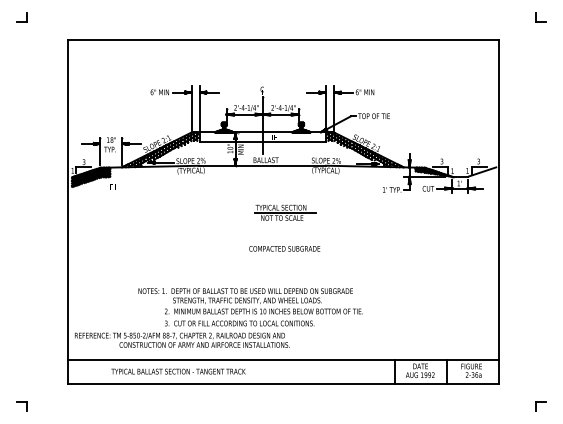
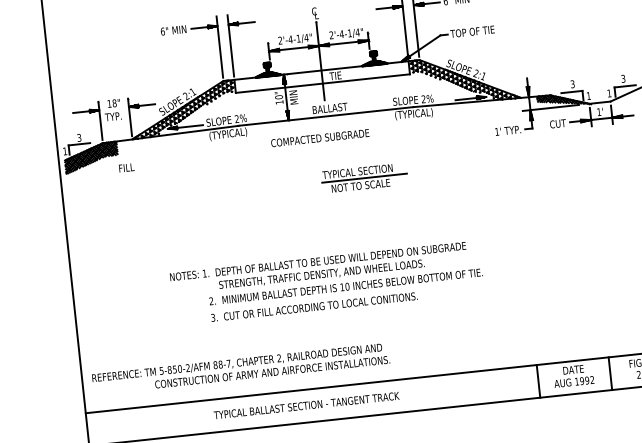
text: (284, 248) -> (319, 137), moved
text: (250, 307) -> (327, 283), moved
text: (178, 371) -> (306, 405), moved

